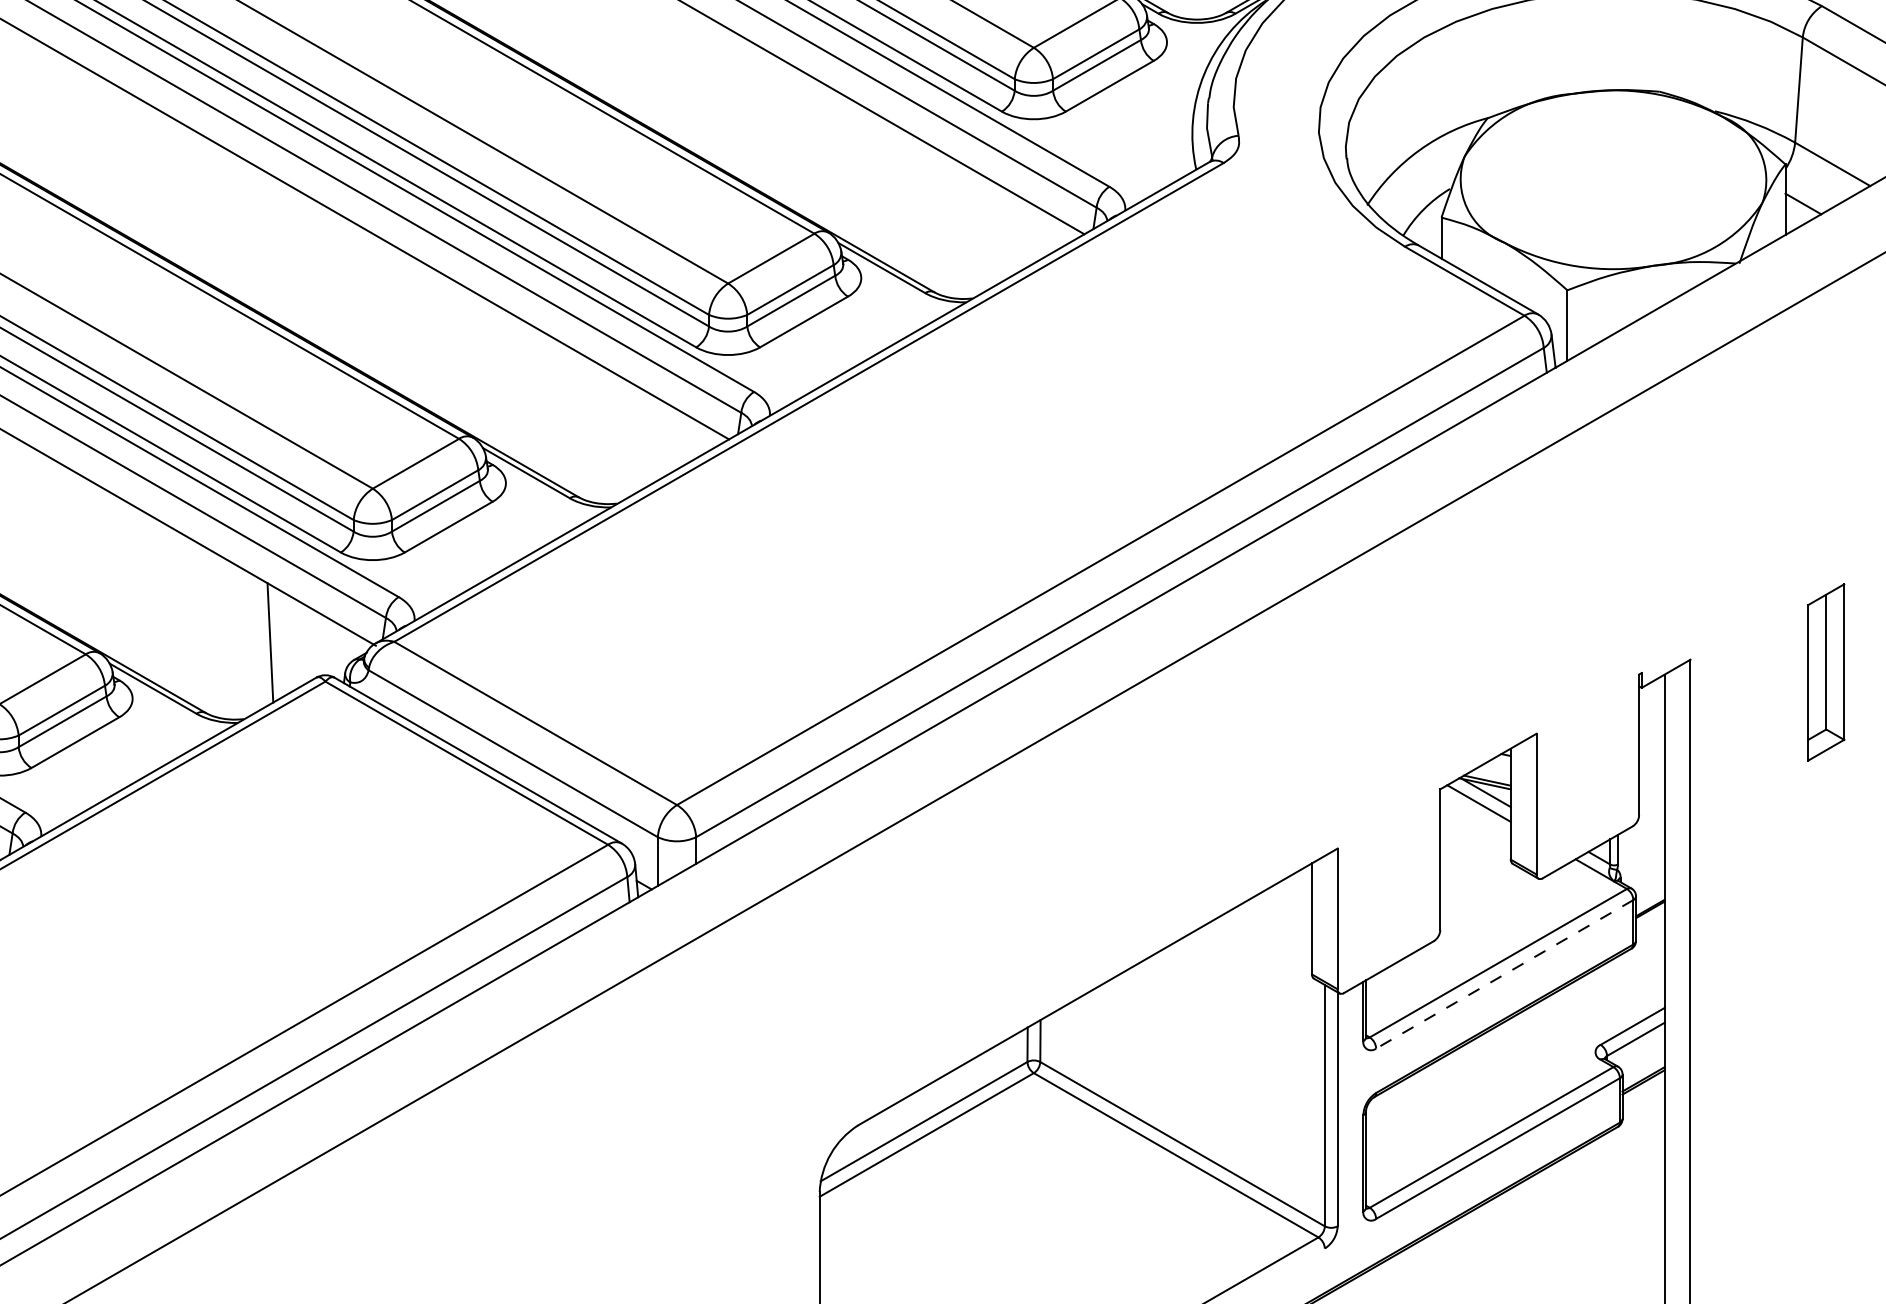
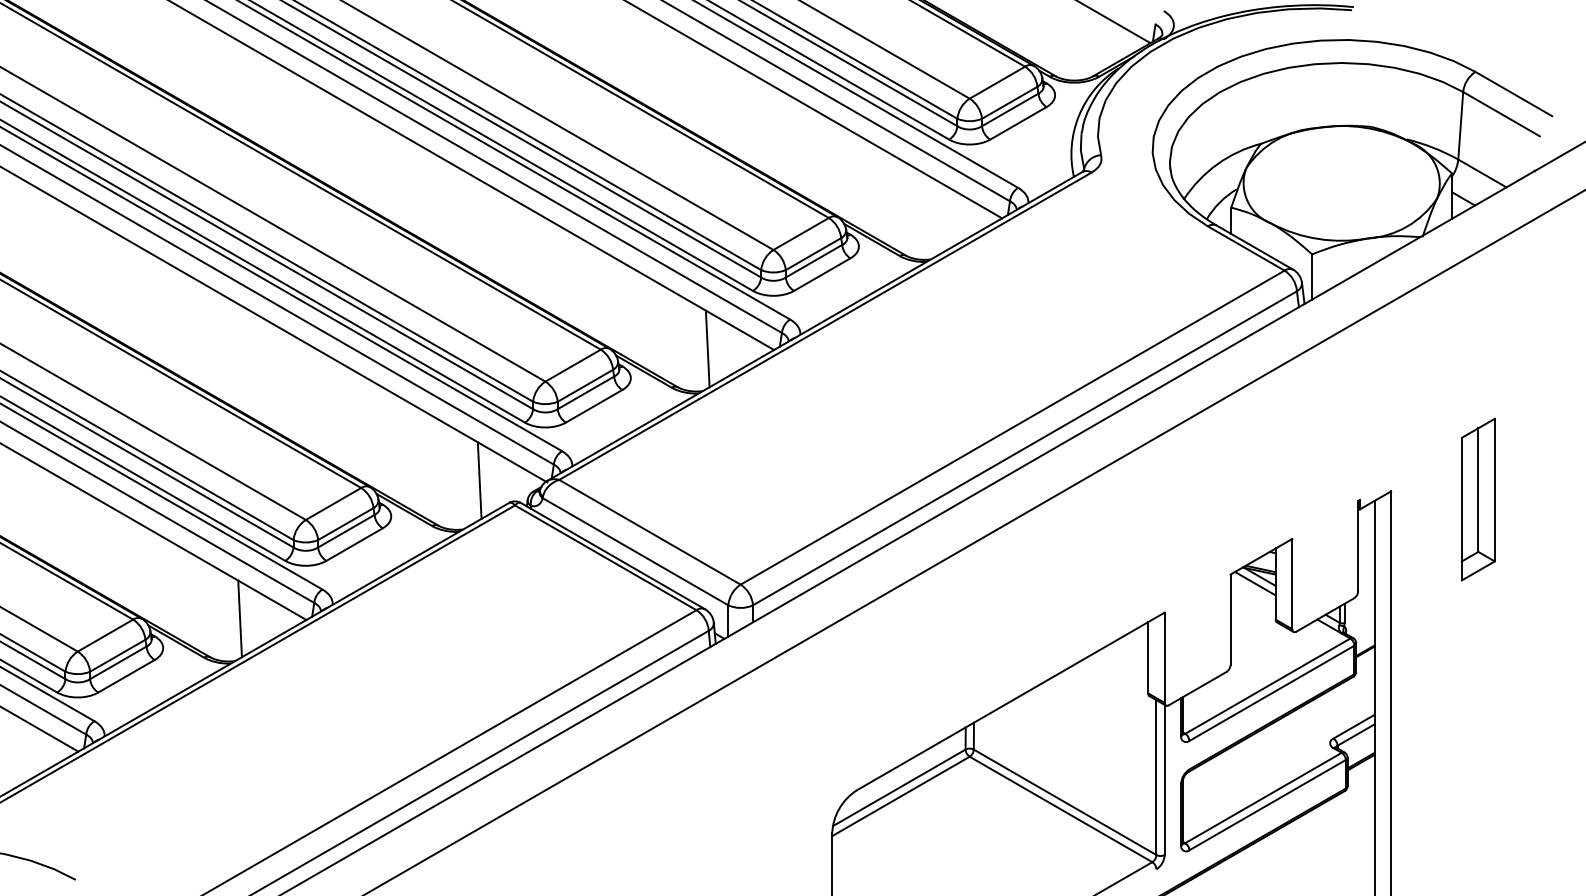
line: (625, 437) -> (707, 348), added
part: (1825, 672) -> (1477, 499), size x1.43
line: (1504, 974) -> (1271, 693), dashed -> solid

